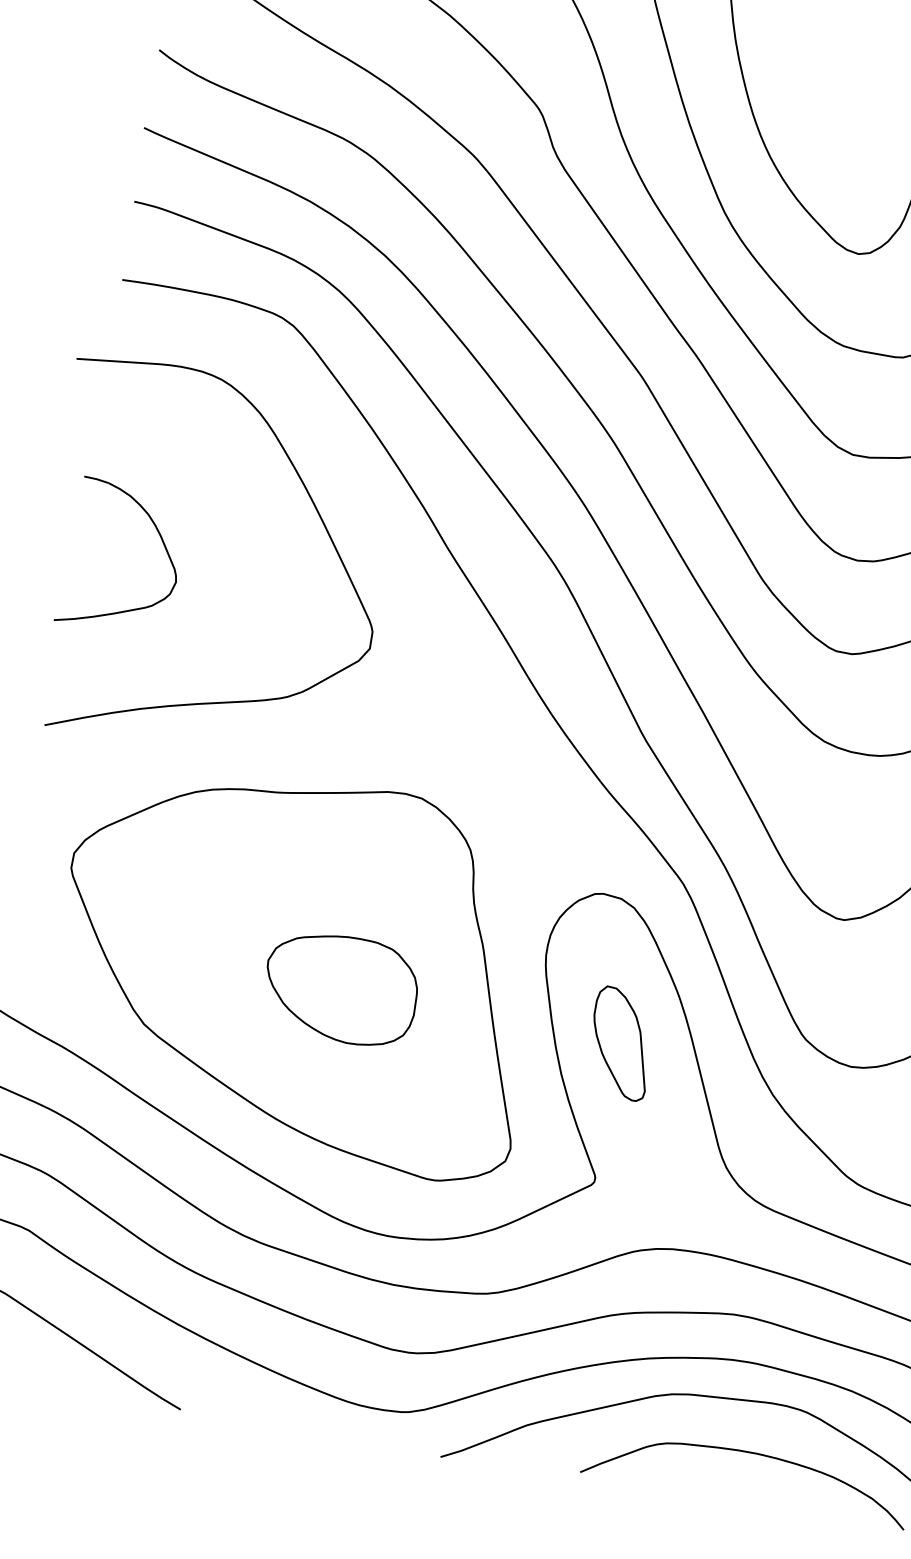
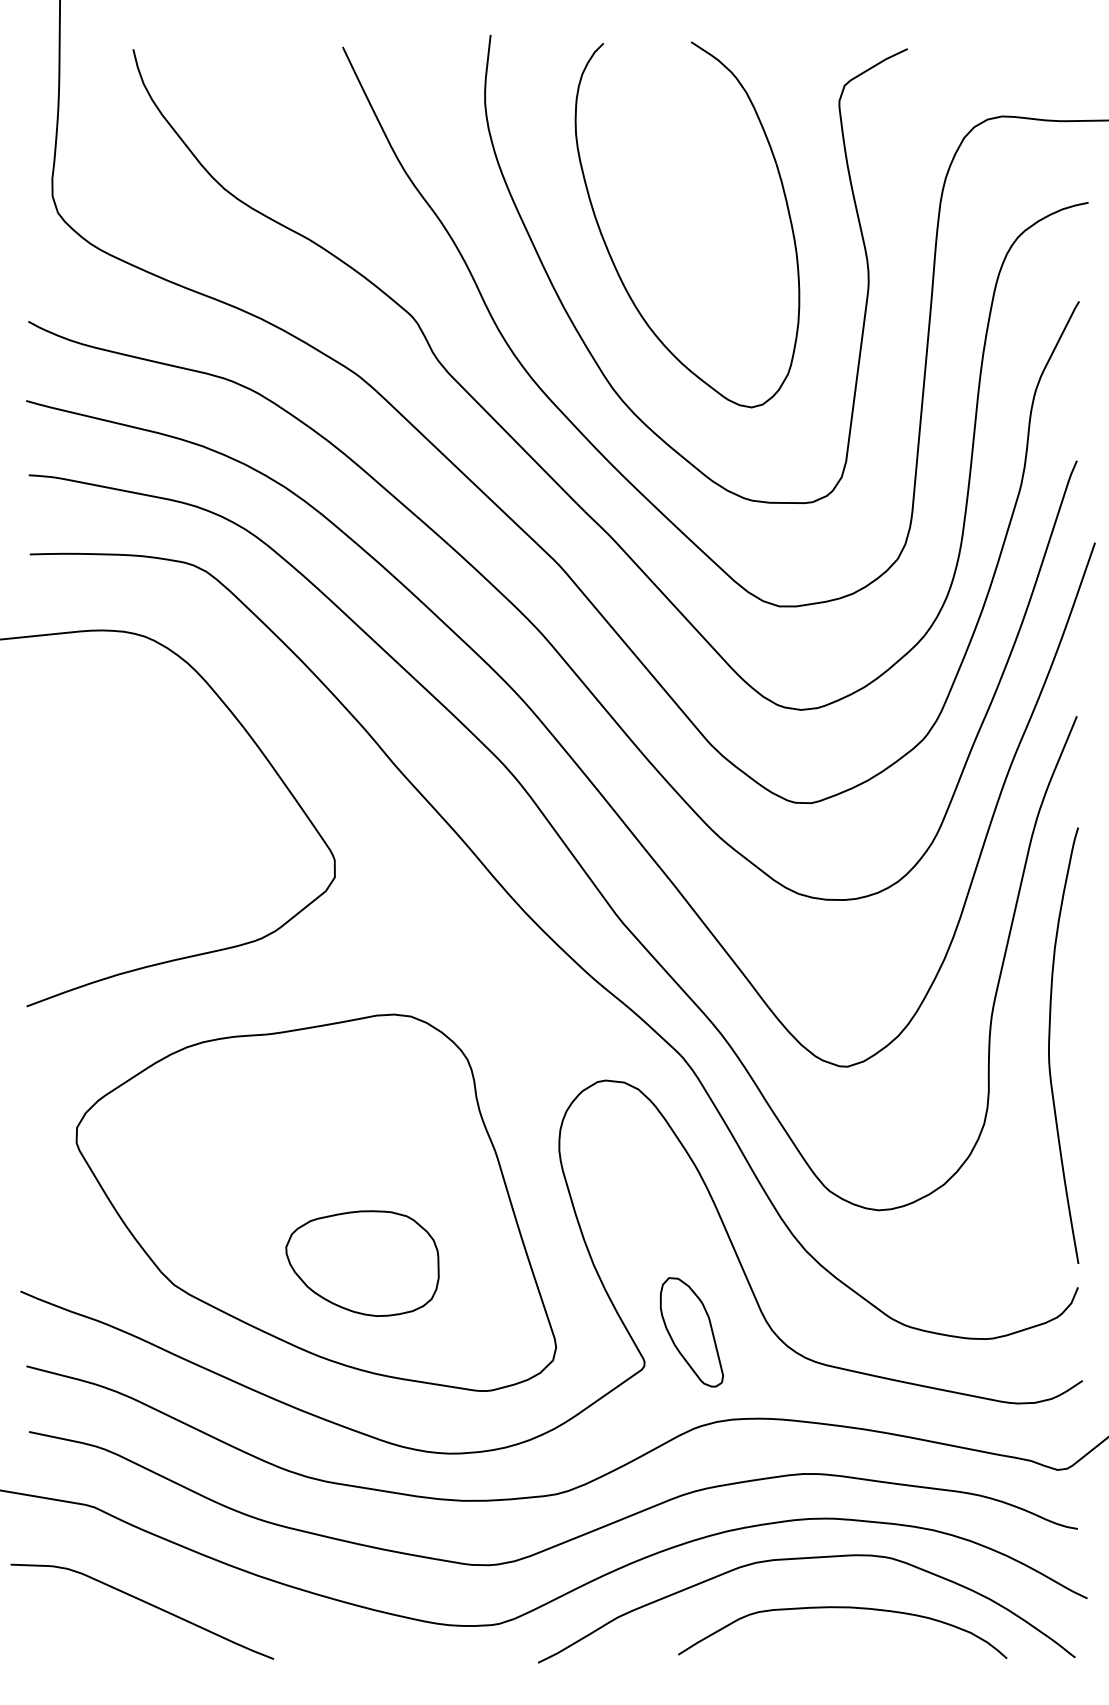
part: (160, 538) -> (110, 803), removed
part: (340, 988) -> (362, 1263), moved
part: (620, 1043) -> (691, 1332), moved

